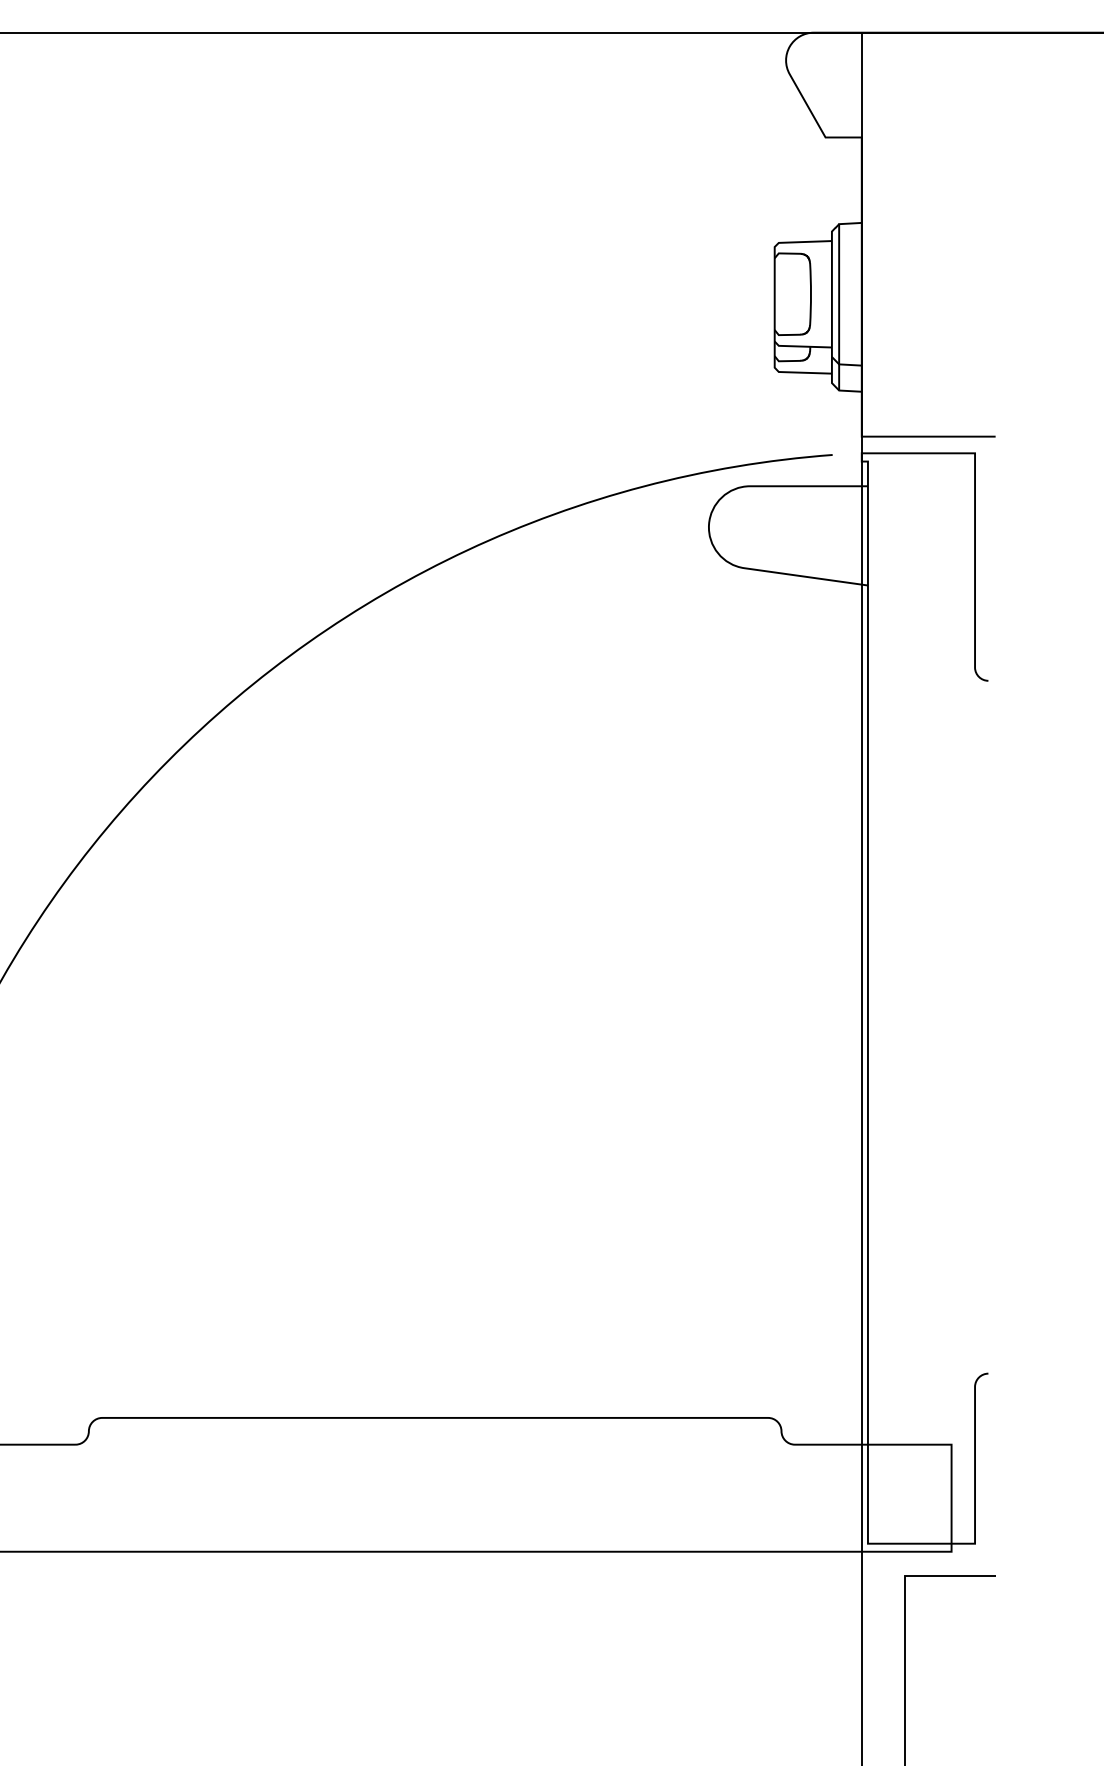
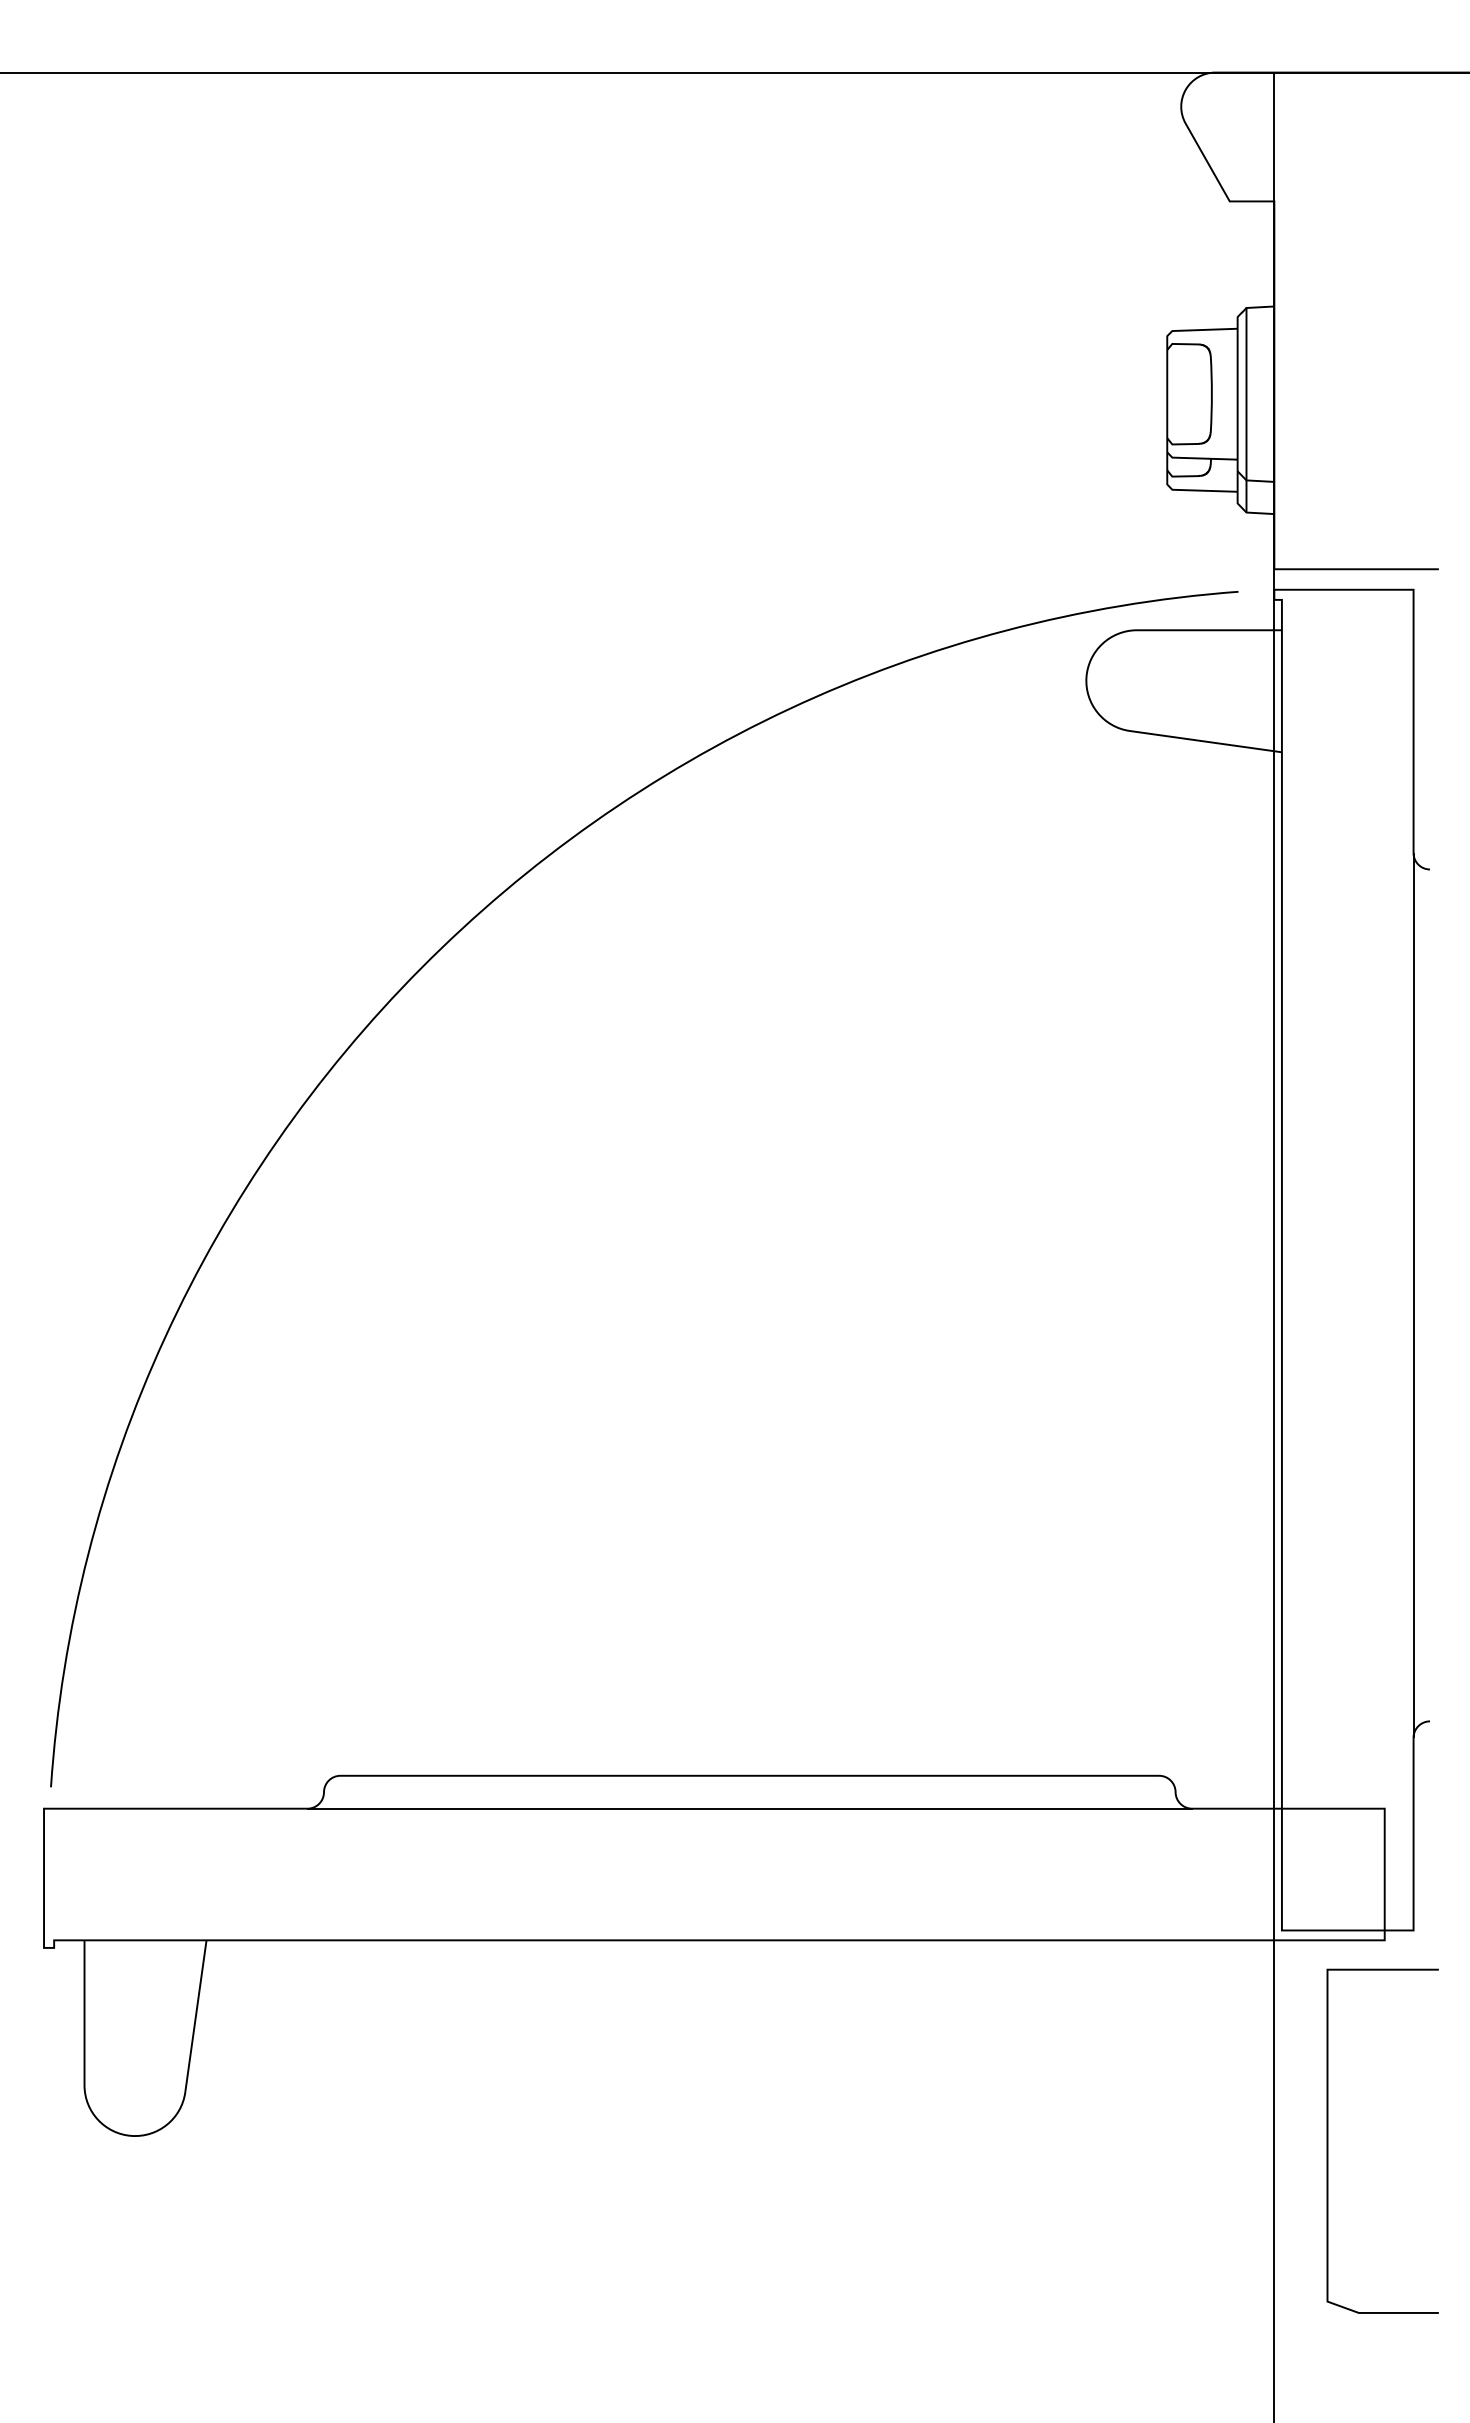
line: (974, 1027) -> (1413, 1295), added
line: (434, 1444) -> (749, 1808), added

